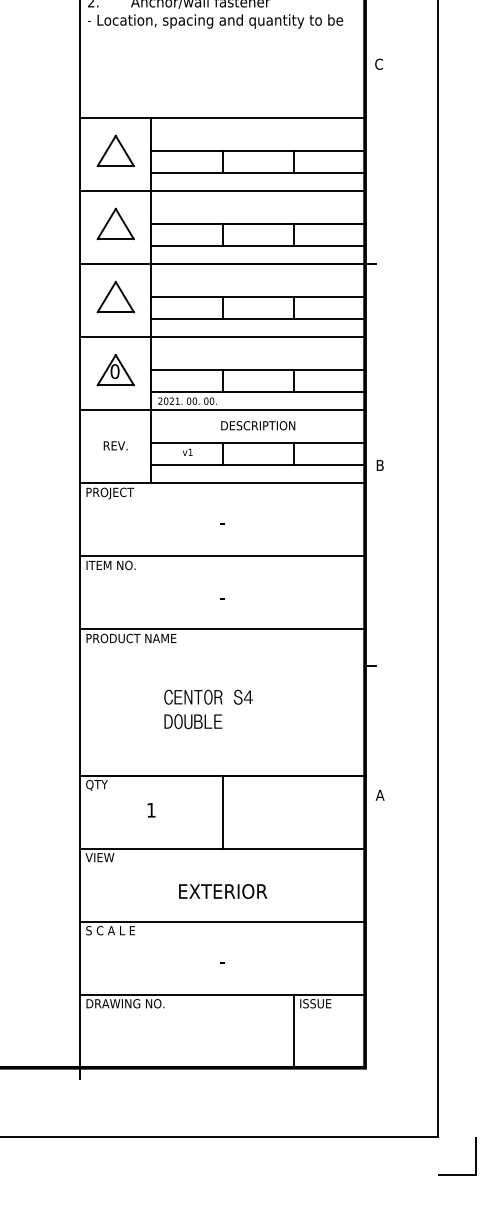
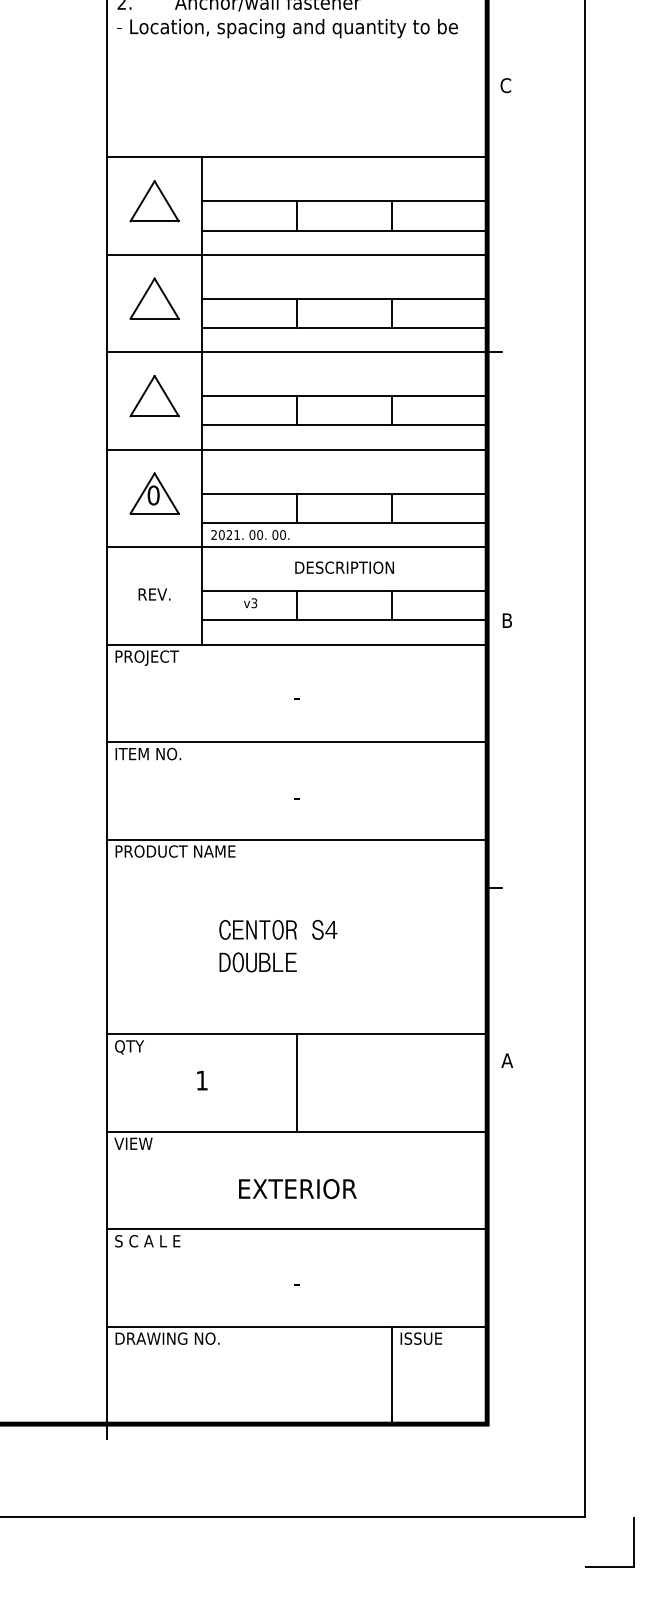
text: (190, 452) -> (254, 603), v1 -> v3

